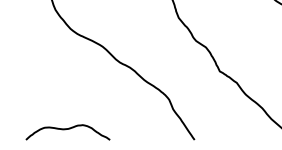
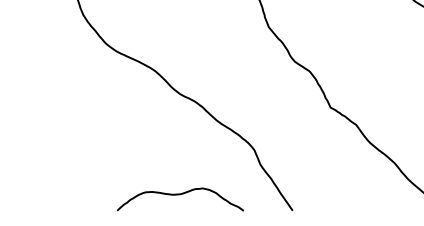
curve: (65, 130) -> (176, 196), moved

